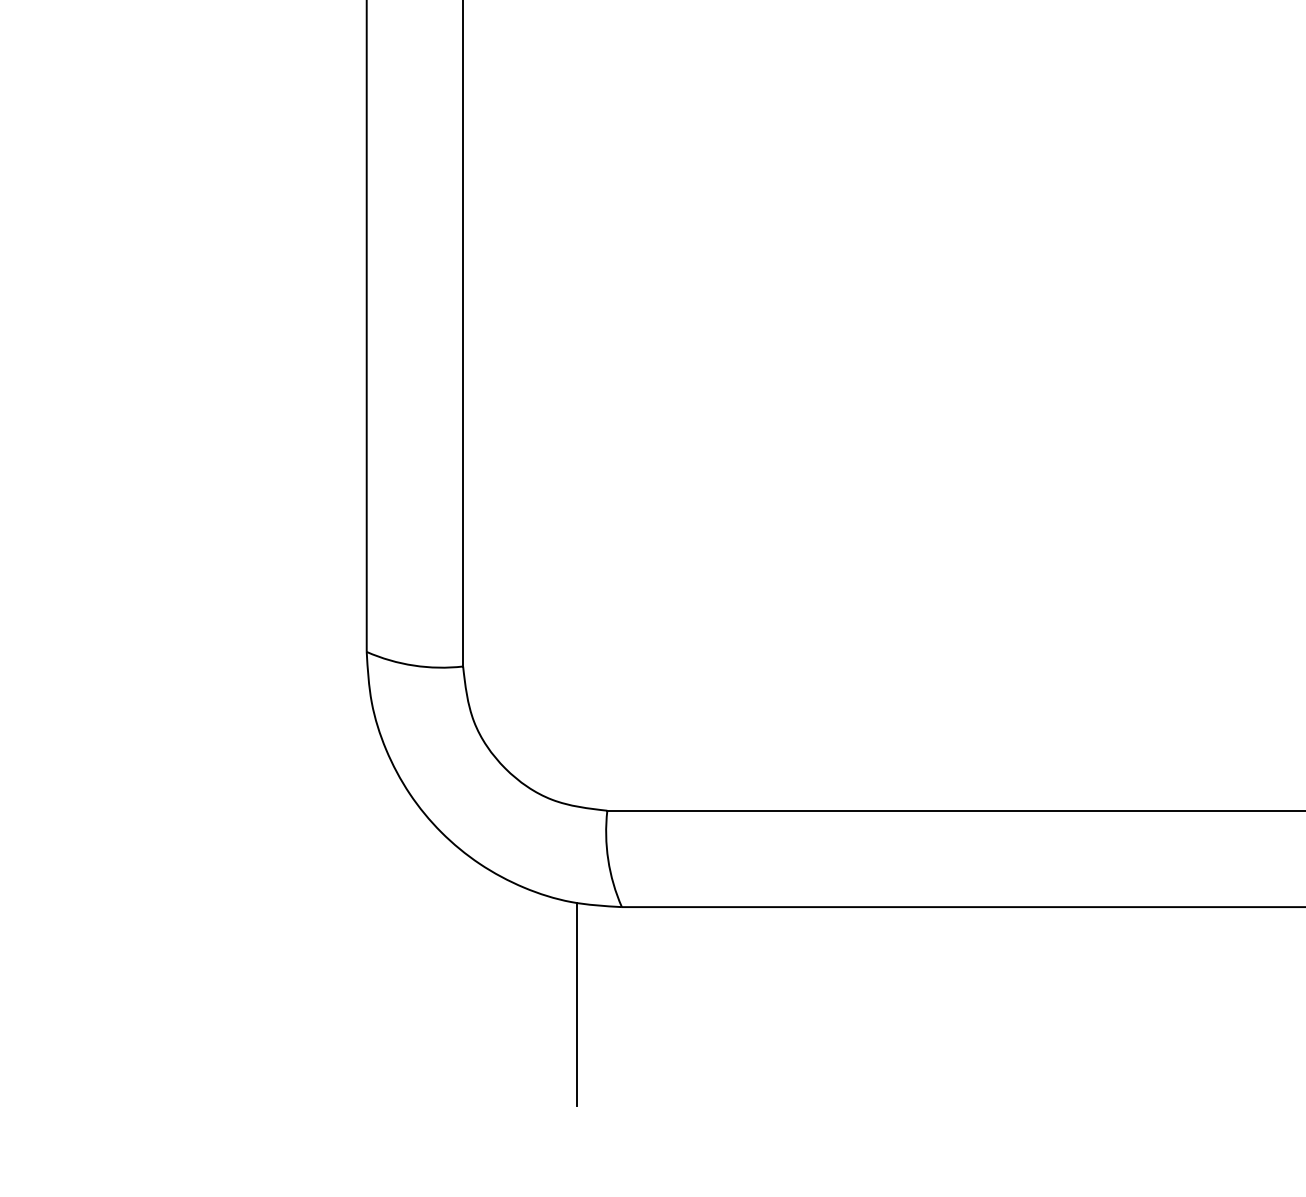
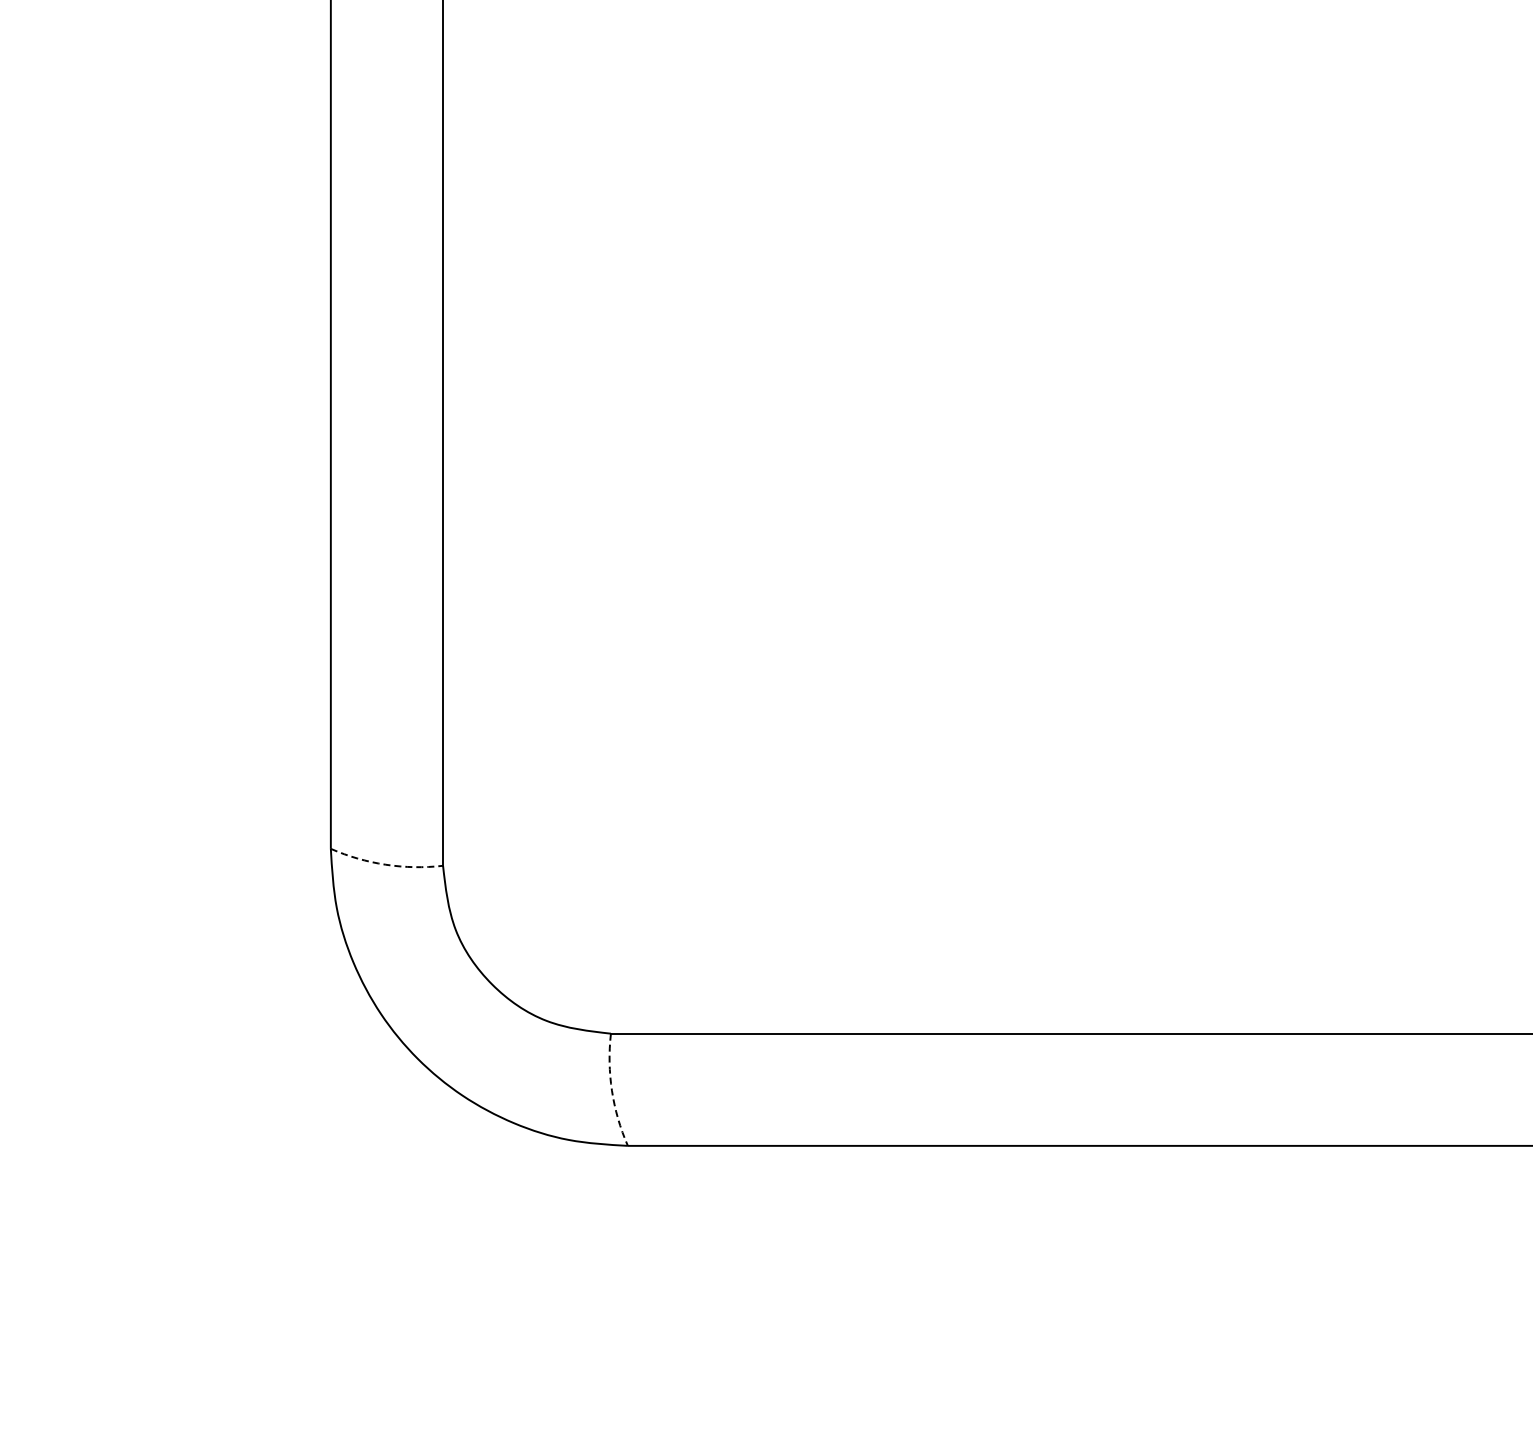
arc: (413, 665) -> (385, 864), solid -> dashed
arc: (608, 859) -> (612, 1090), solid -> dashed
line: (576, 1003) -> (575, 1258), removed

